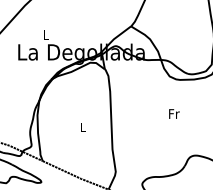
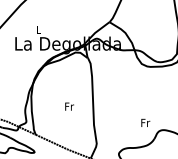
text: (174, 113) -> (145, 122), moved
text: (83, 127) -> (69, 106), L -> Fr

